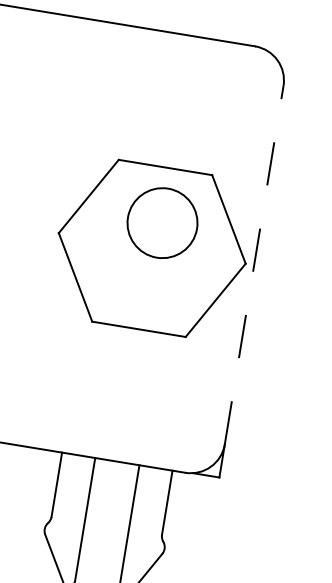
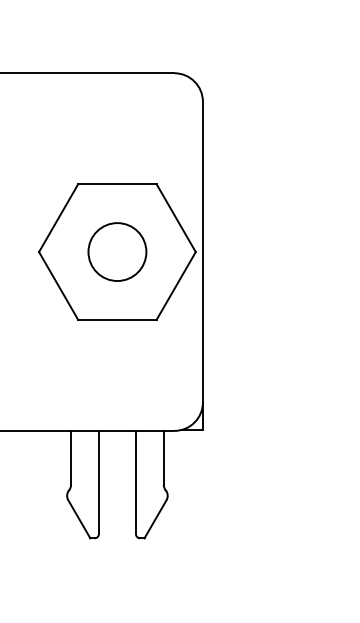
circle: (162, 222) -> (117, 251), moved
line: (253, 264) -> (202, 251), dashed -> solid

